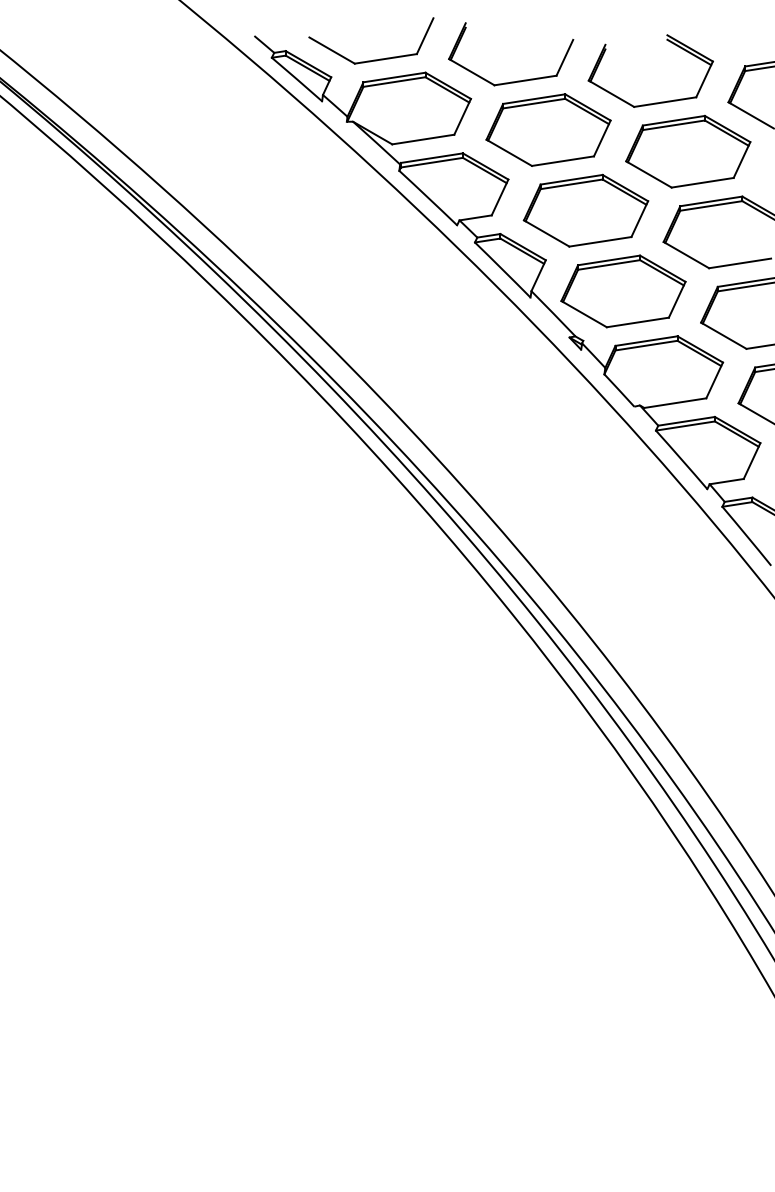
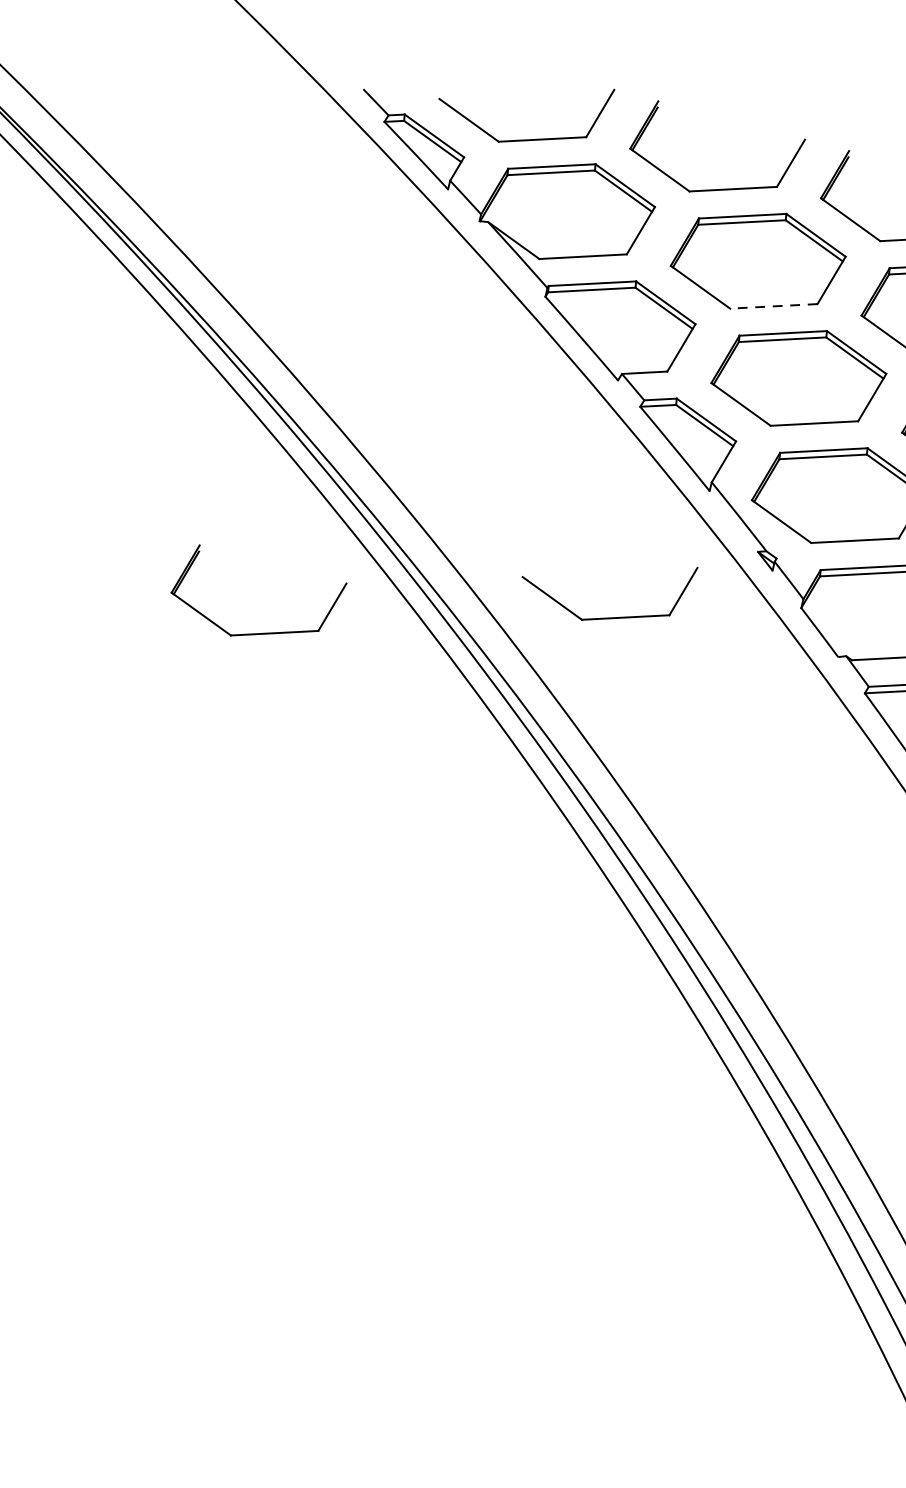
line: (562, 161) -> (773, 306), solid -> dashed
part: (467, 394) -> (608, 616), added
part: (222, 430) -> (263, 632), added

